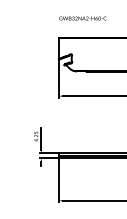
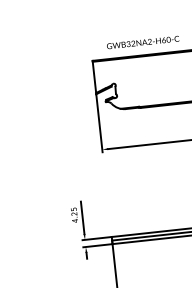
text: (82, 18) -> (142, 42), moved

